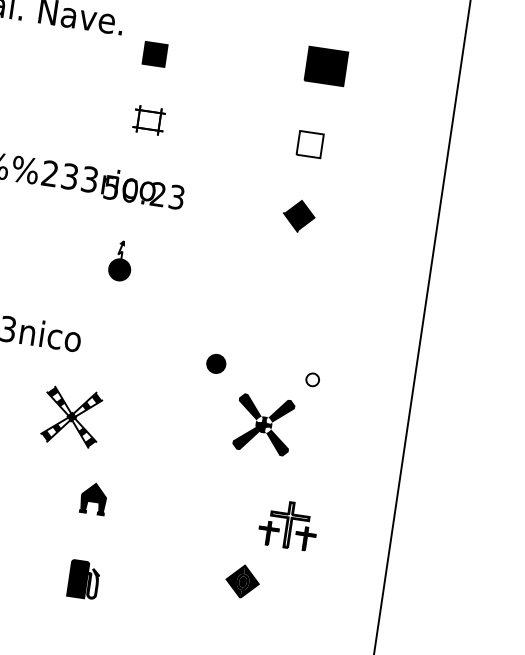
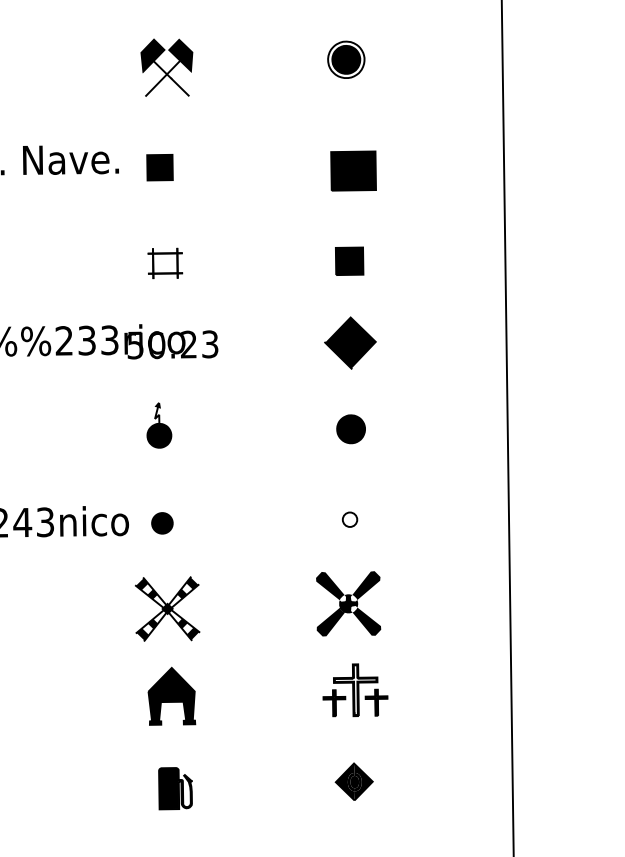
part: (154, 54) -> (159, 167), moved
fill: (310, 144) -> (349, 261), added
part: (299, 215) -> (350, 342), size x1.43
fill: (288, 291) -> (351, 429), added
part: (216, 364) -> (162, 523), moved
part: (312, 379) -> (349, 519), moved
part: (71, 416) -> (167, 608), moved
part: (263, 424) -> (348, 603), moved
part: (93, 498) -> (171, 695), size x1.67
part: (288, 525) -> (355, 690), moved
part: (242, 581) -> (353, 781), moved

